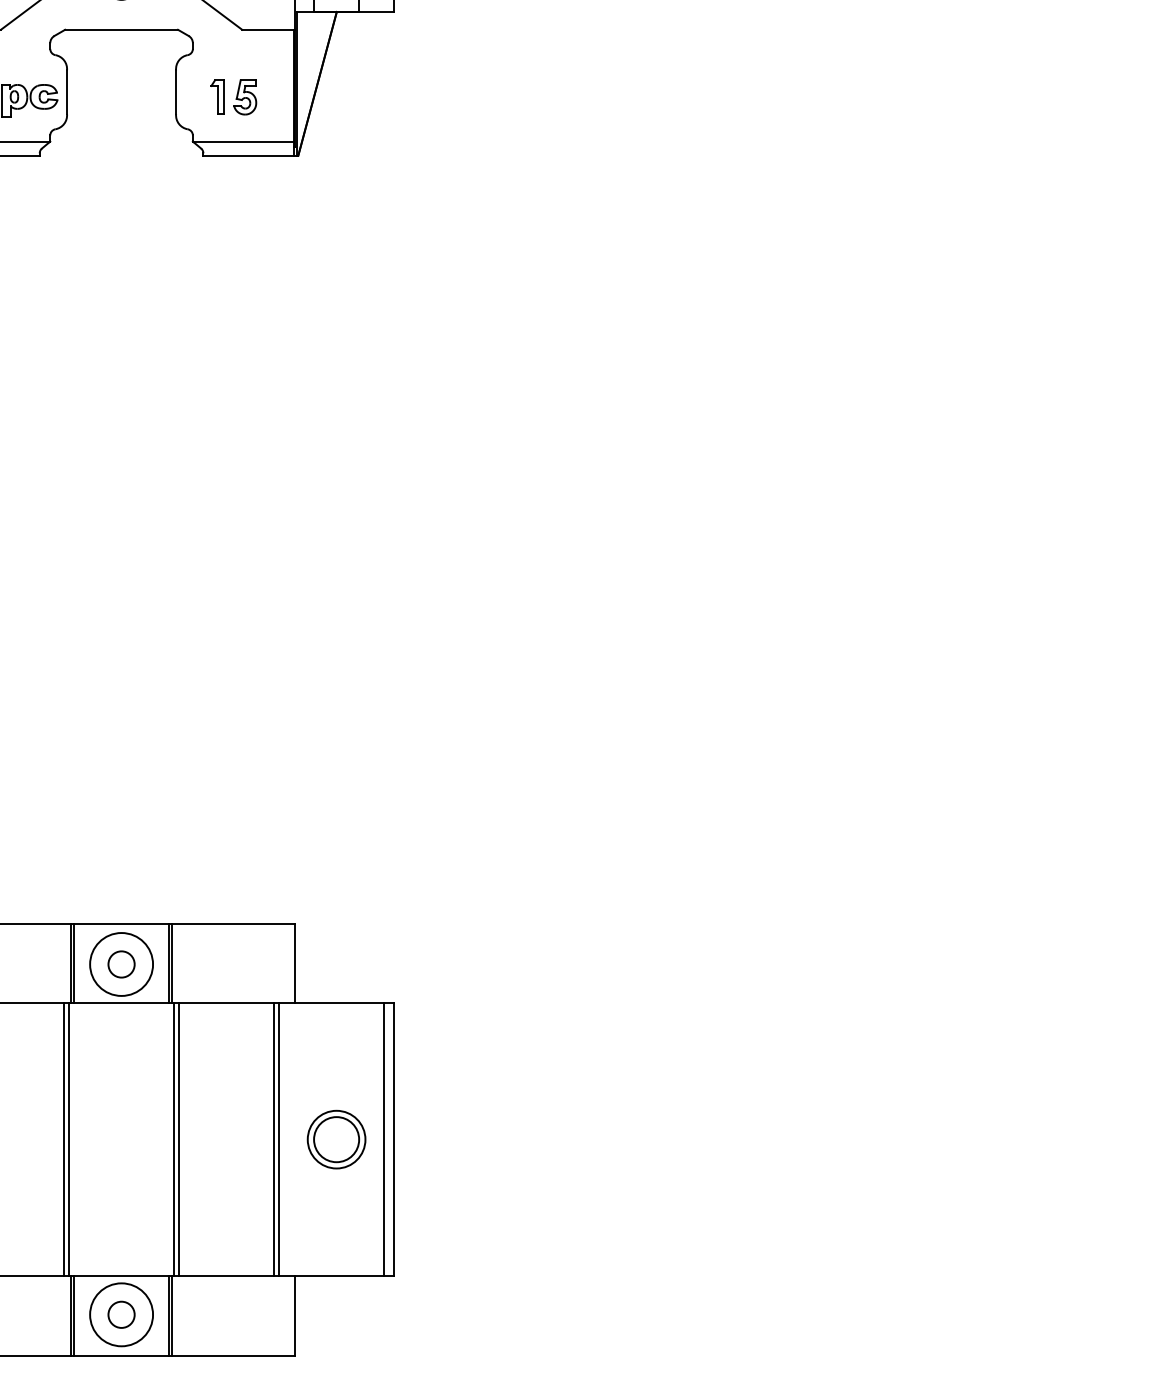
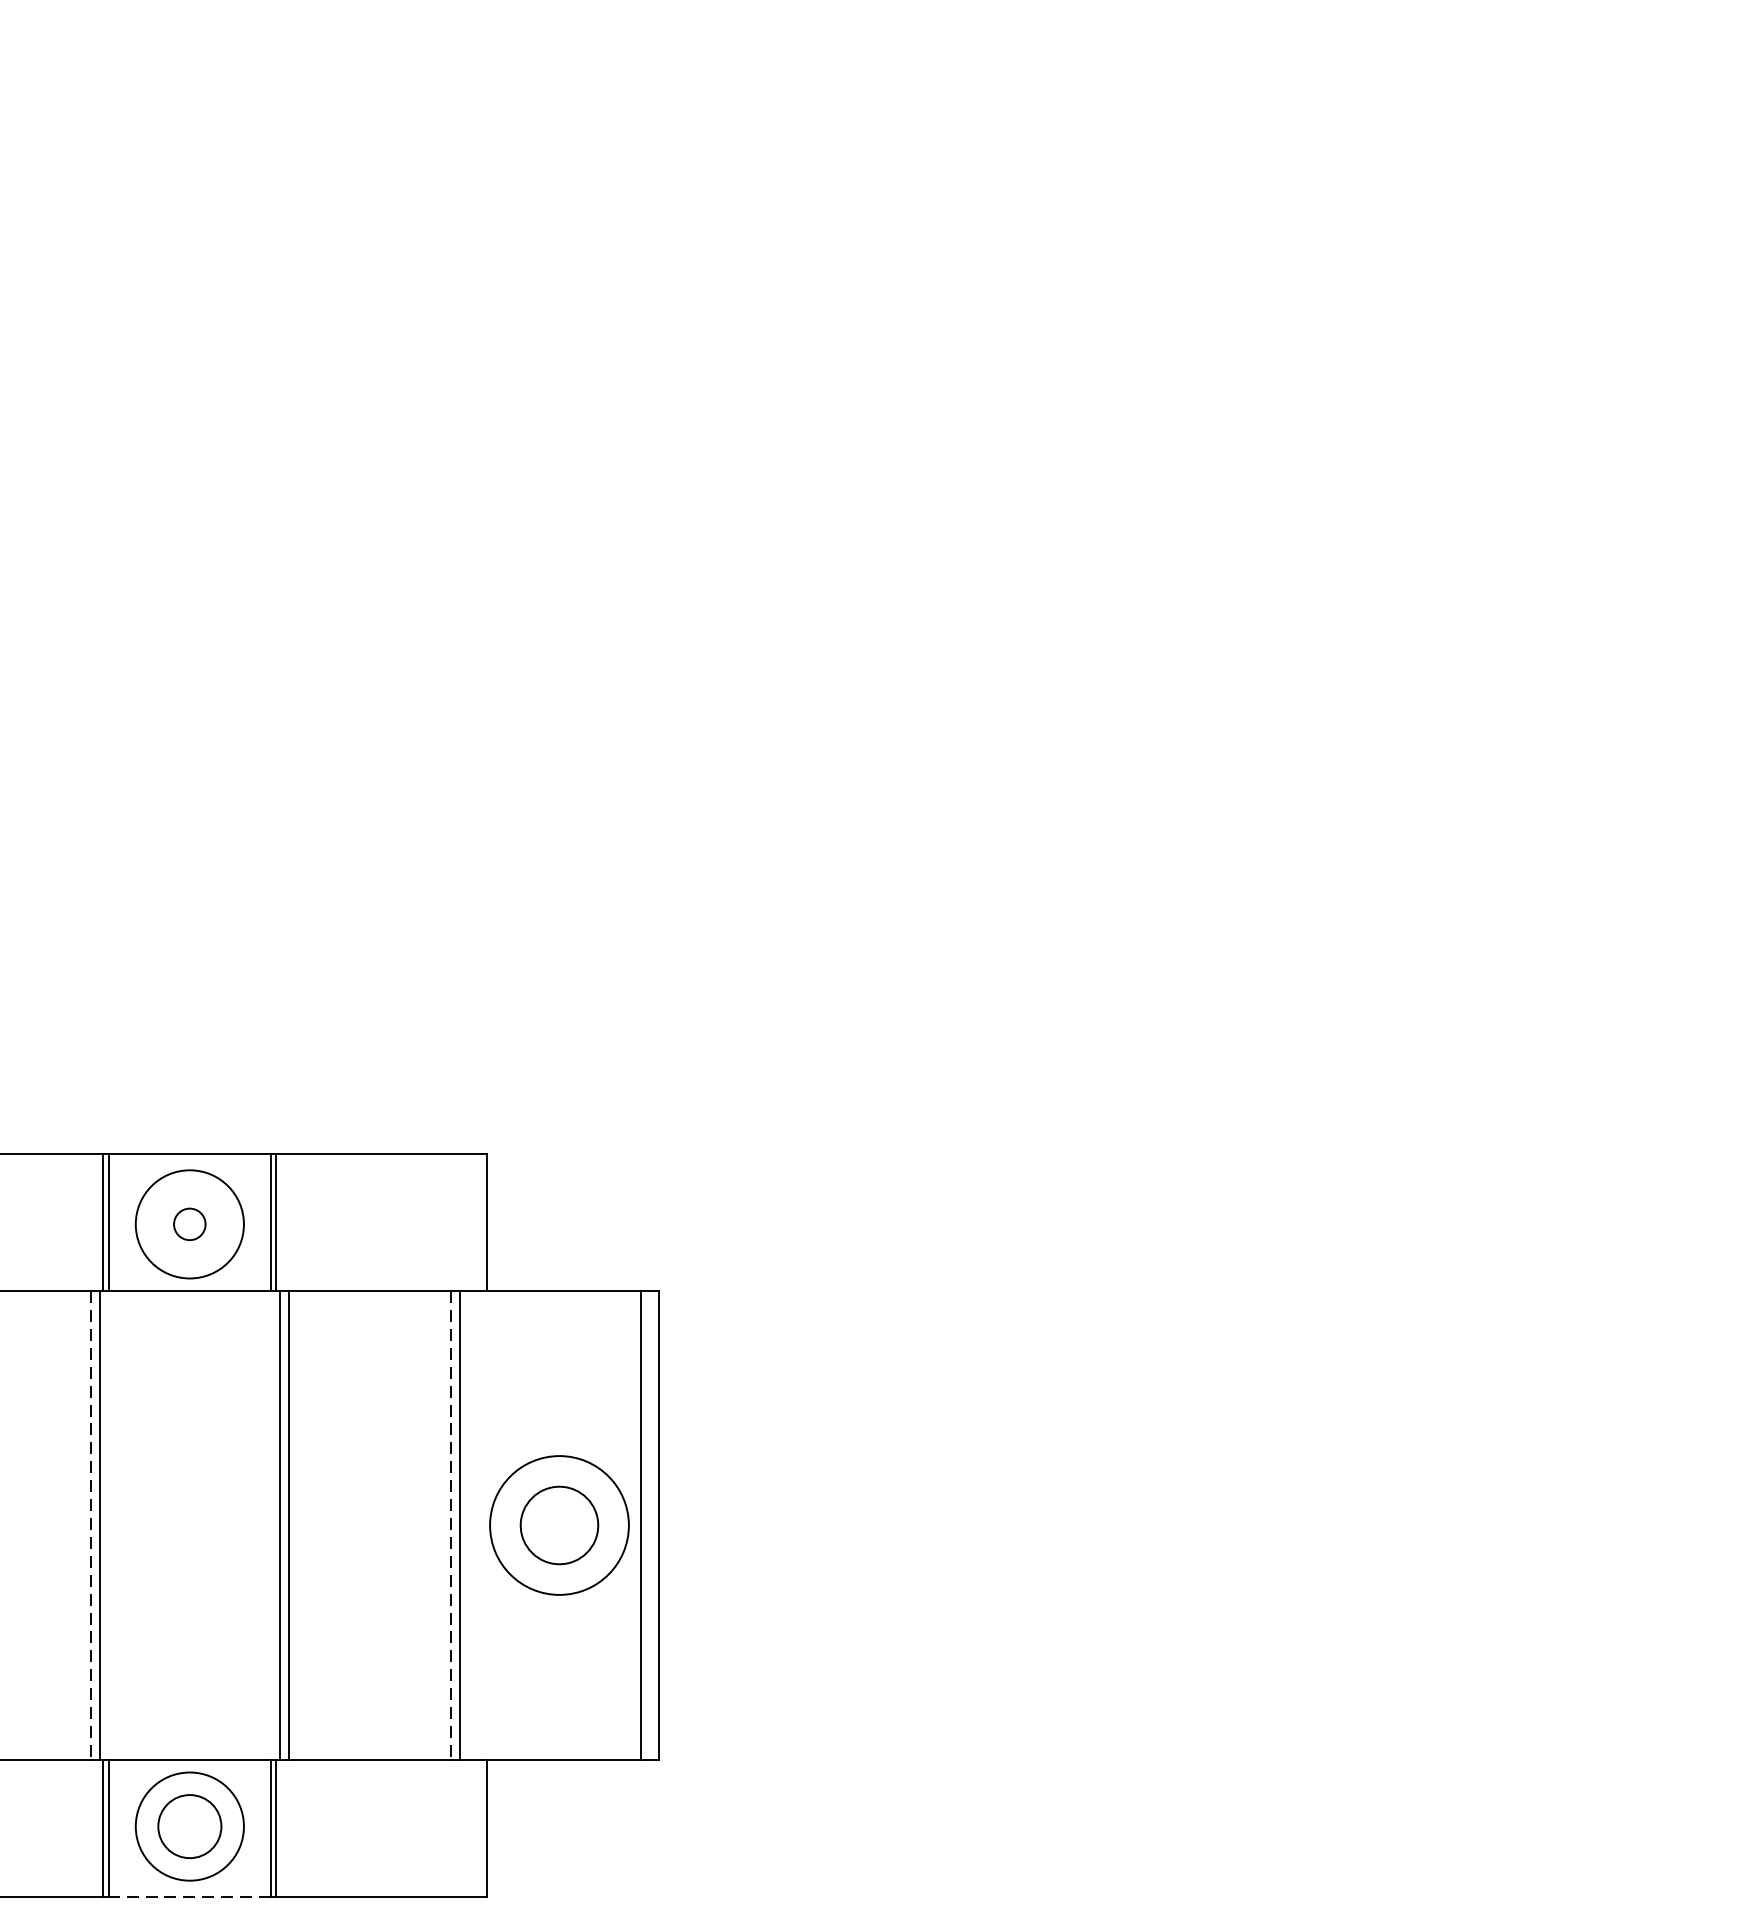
circle: (121, 964) -> (189, 1224), size x0.7
circle: (336, 1139) -> (559, 1525), size x1.4
line: (63, 1140) -> (90, 1526), solid -> dashed
line: (273, 1140) -> (450, 1526), solid -> dashed
circle: (121, 1314) -> (189, 1826), size x1.4
line: (121, 1355) -> (189, 1896), solid -> dashed

